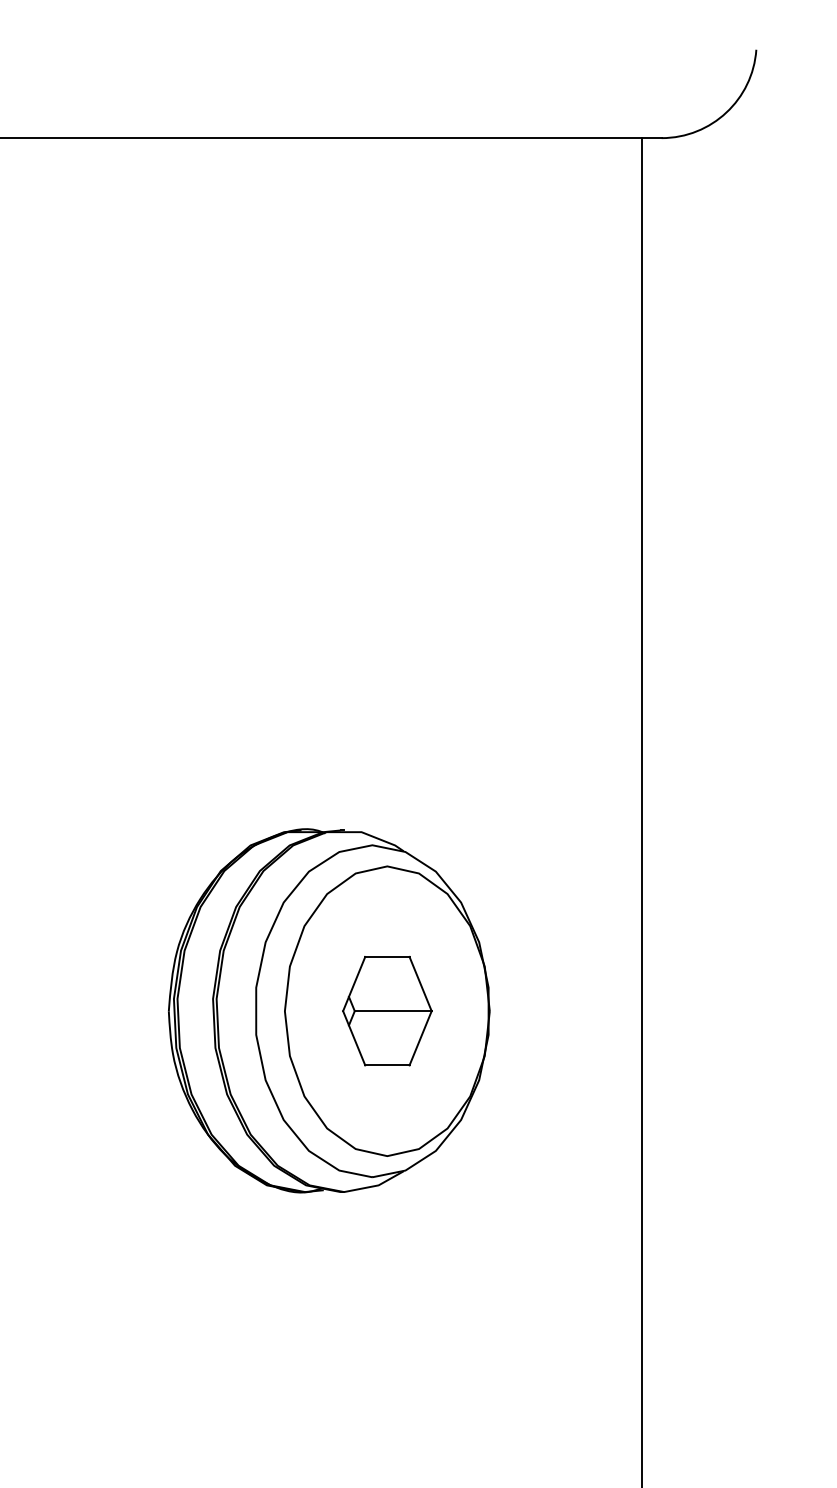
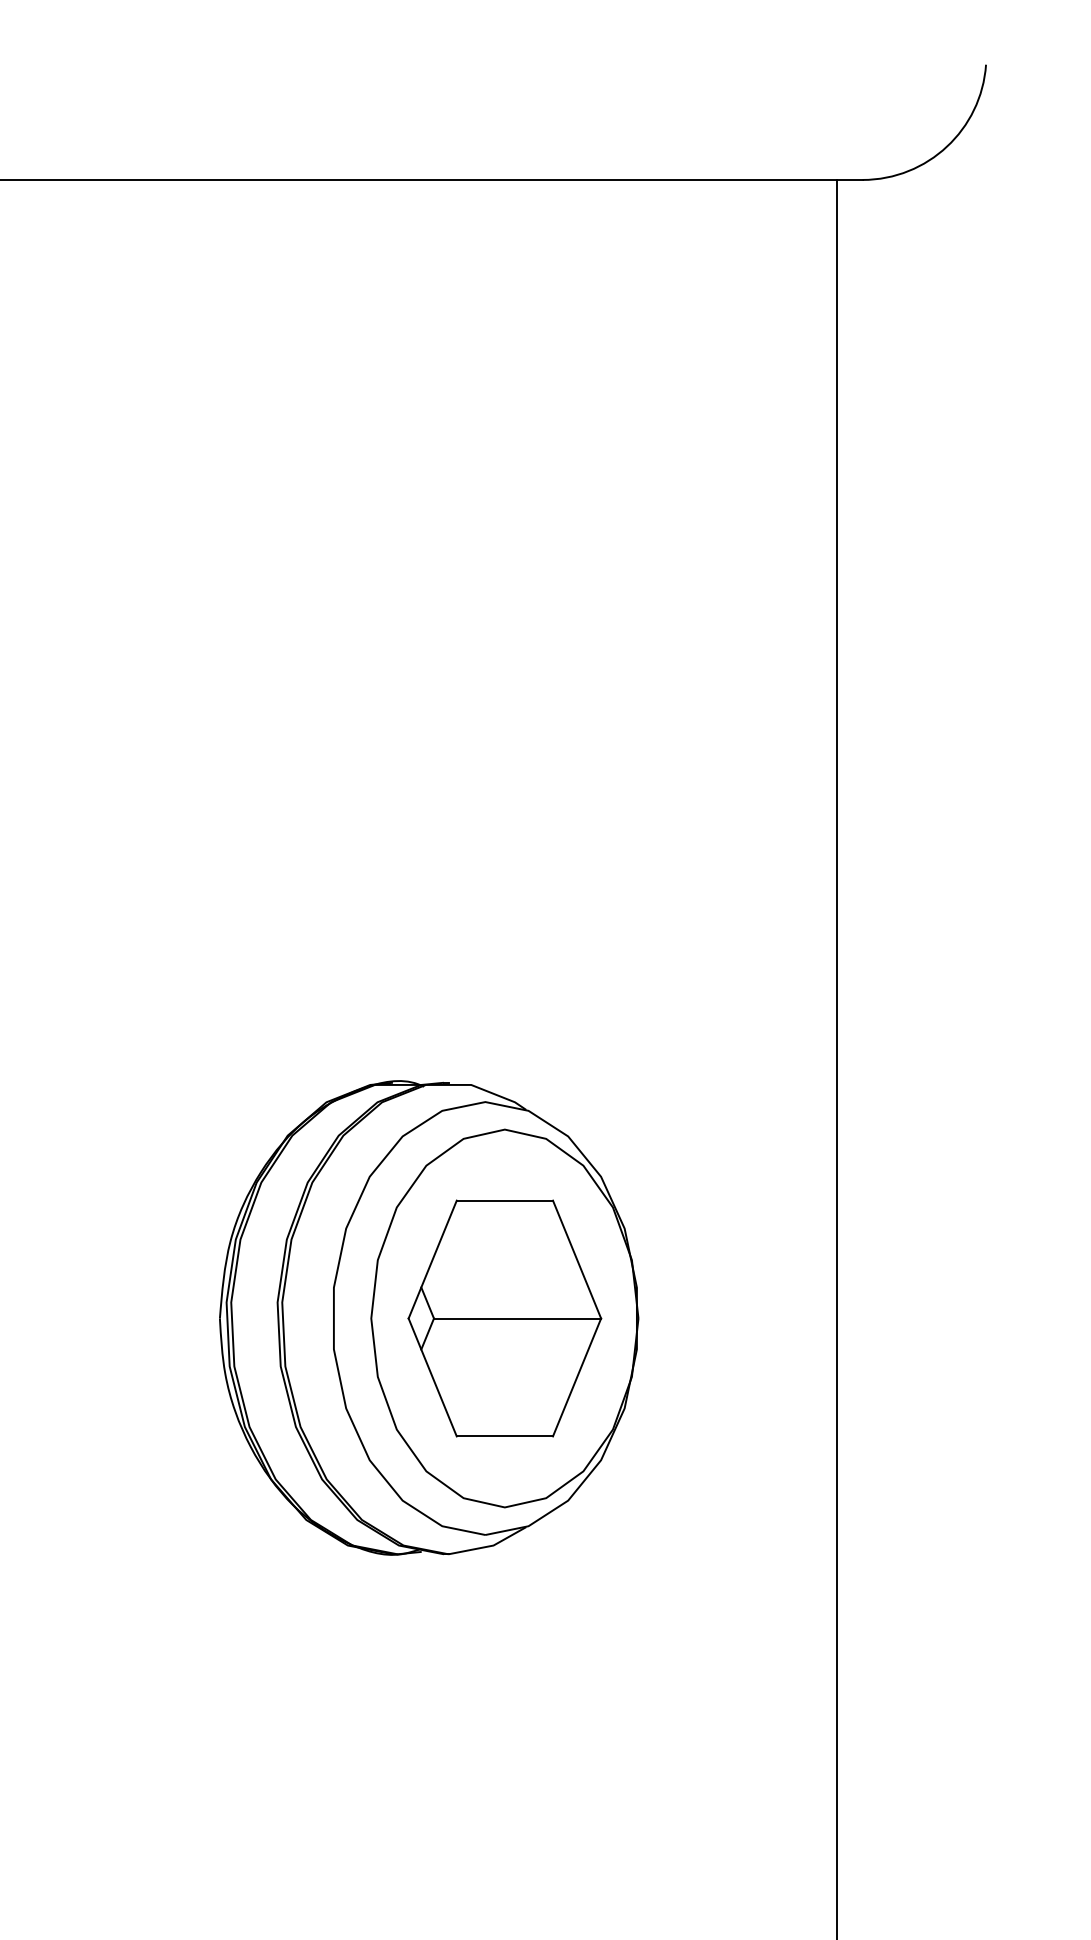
part: (387, 1010) -> (505, 1317), size x1.67

